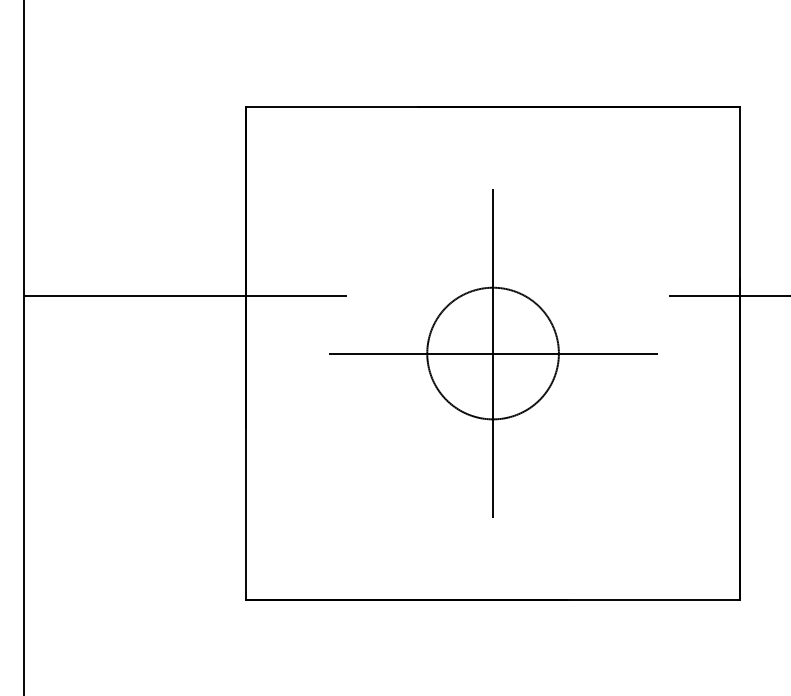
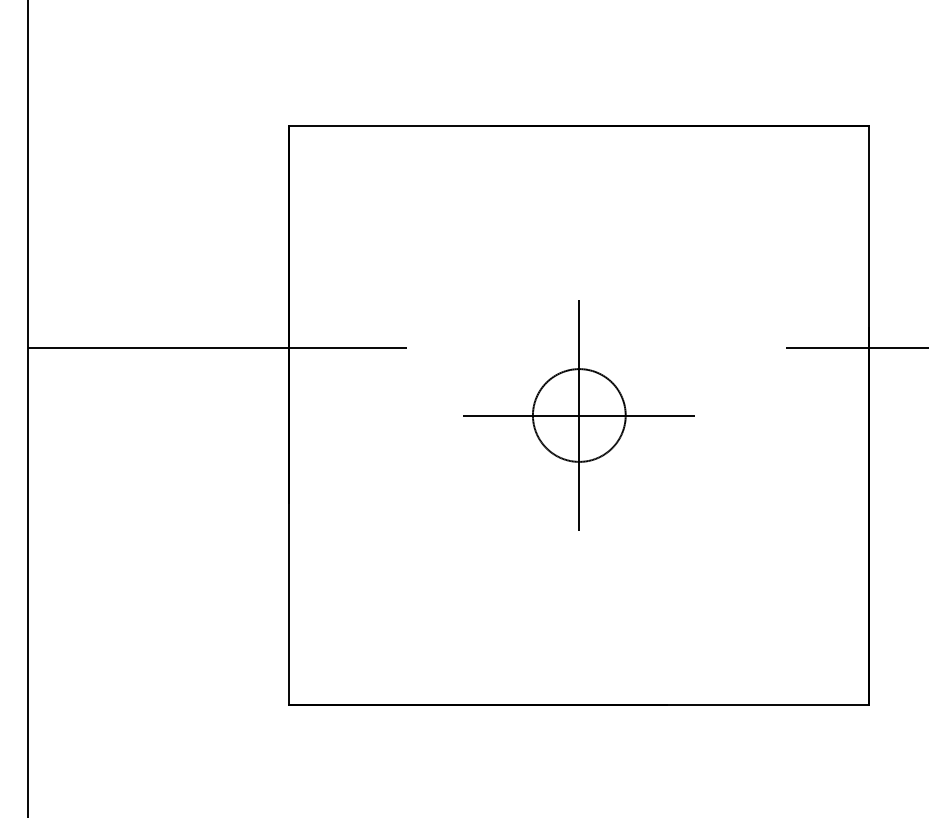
part: (493, 353) -> (579, 415), size x0.6

